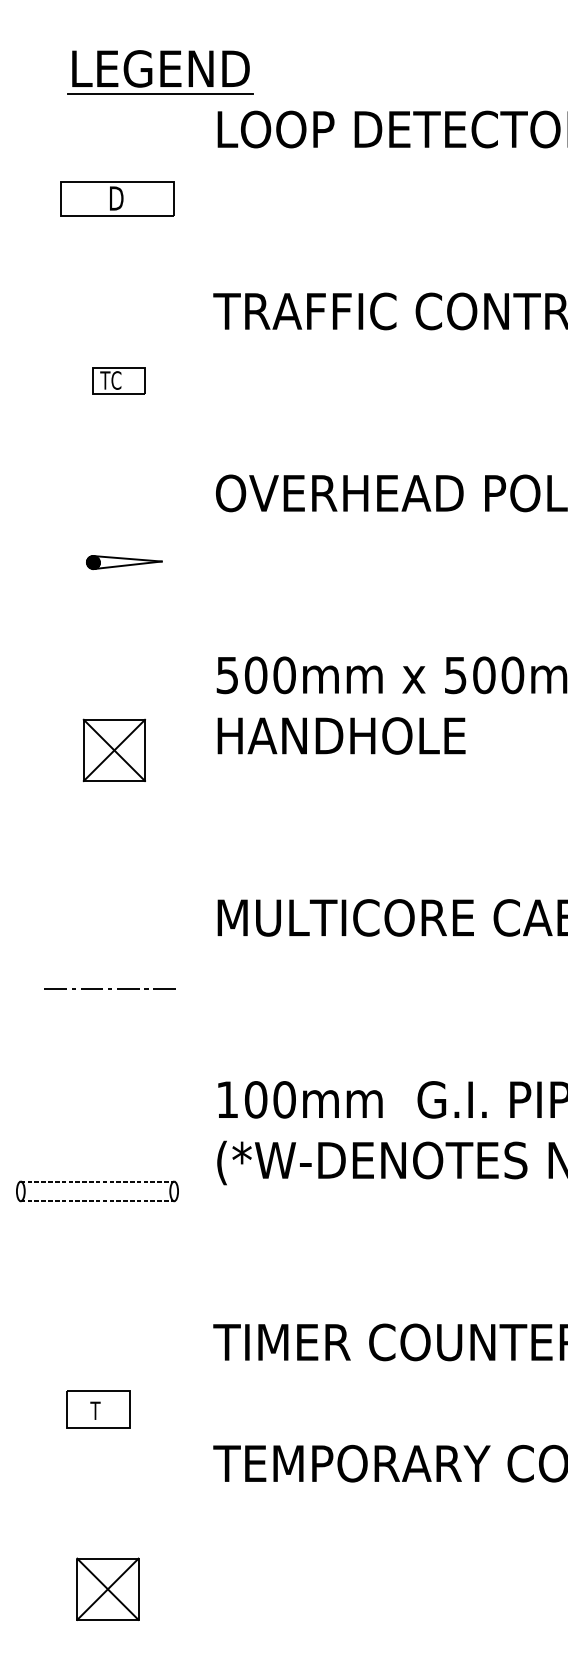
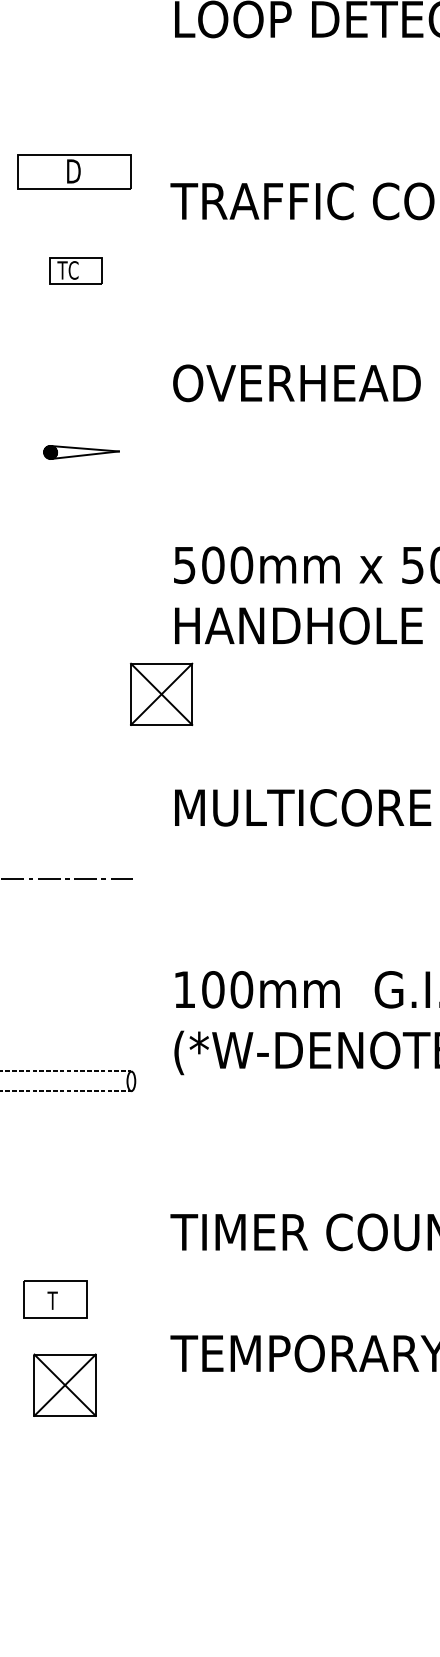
part: (117, 198) -> (74, 171), moved
part: (114, 749) -> (161, 693), moved
part: (107, 1588) -> (64, 1384), moved

